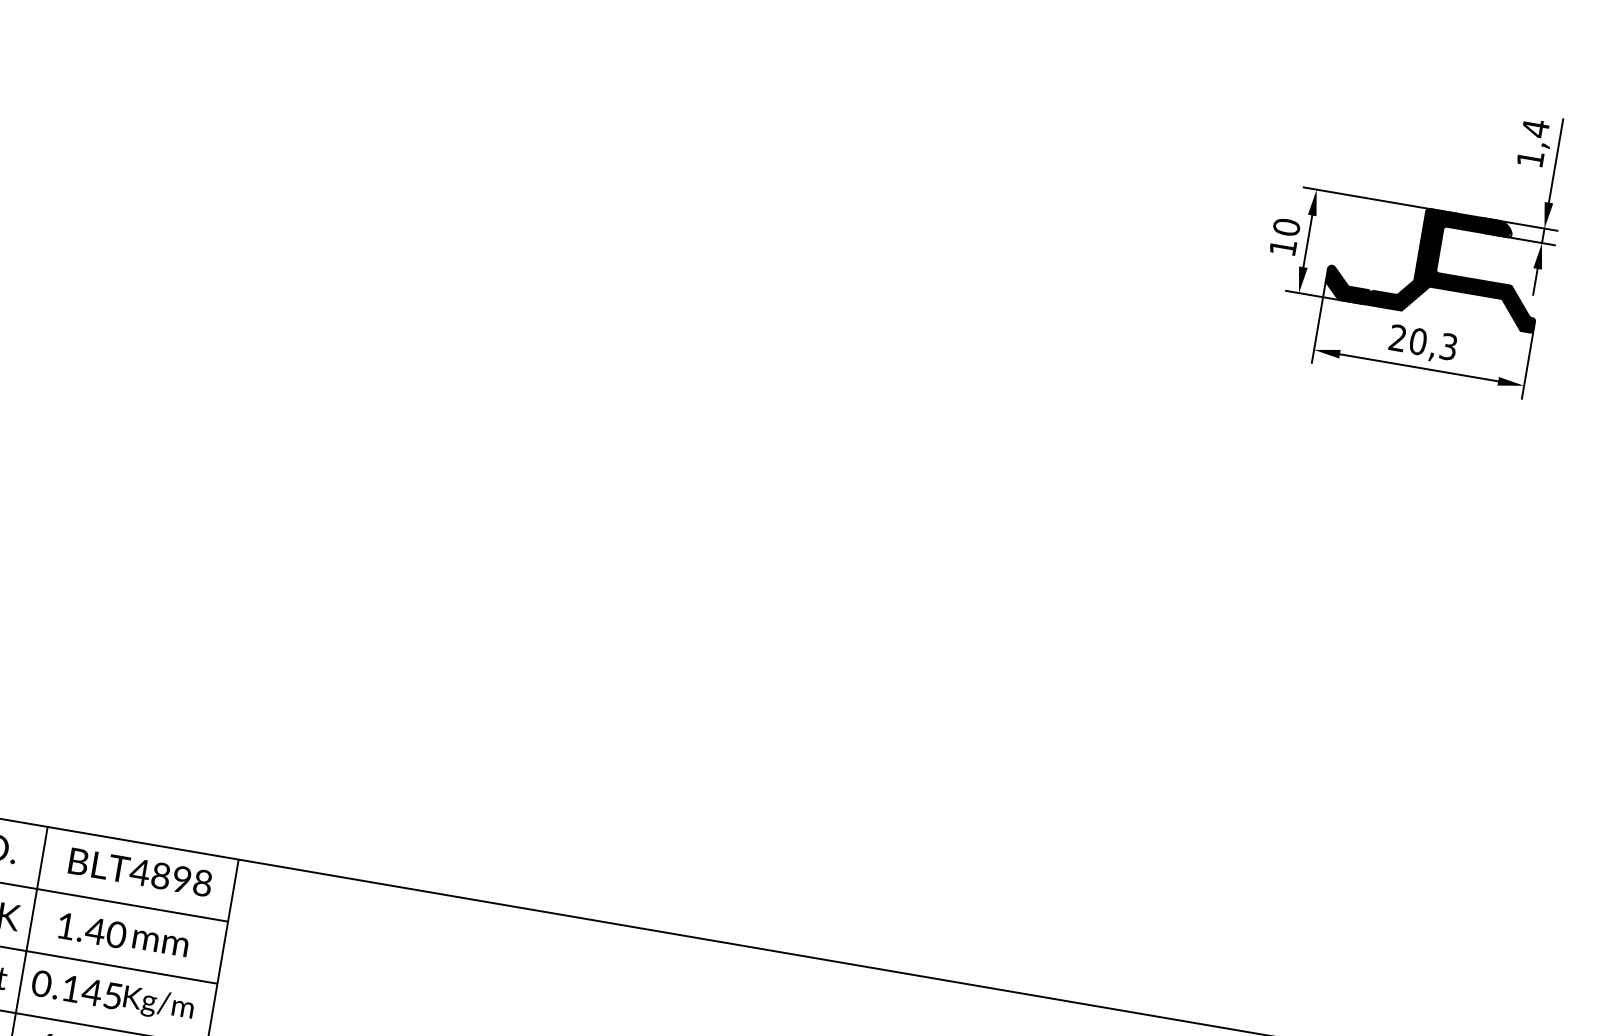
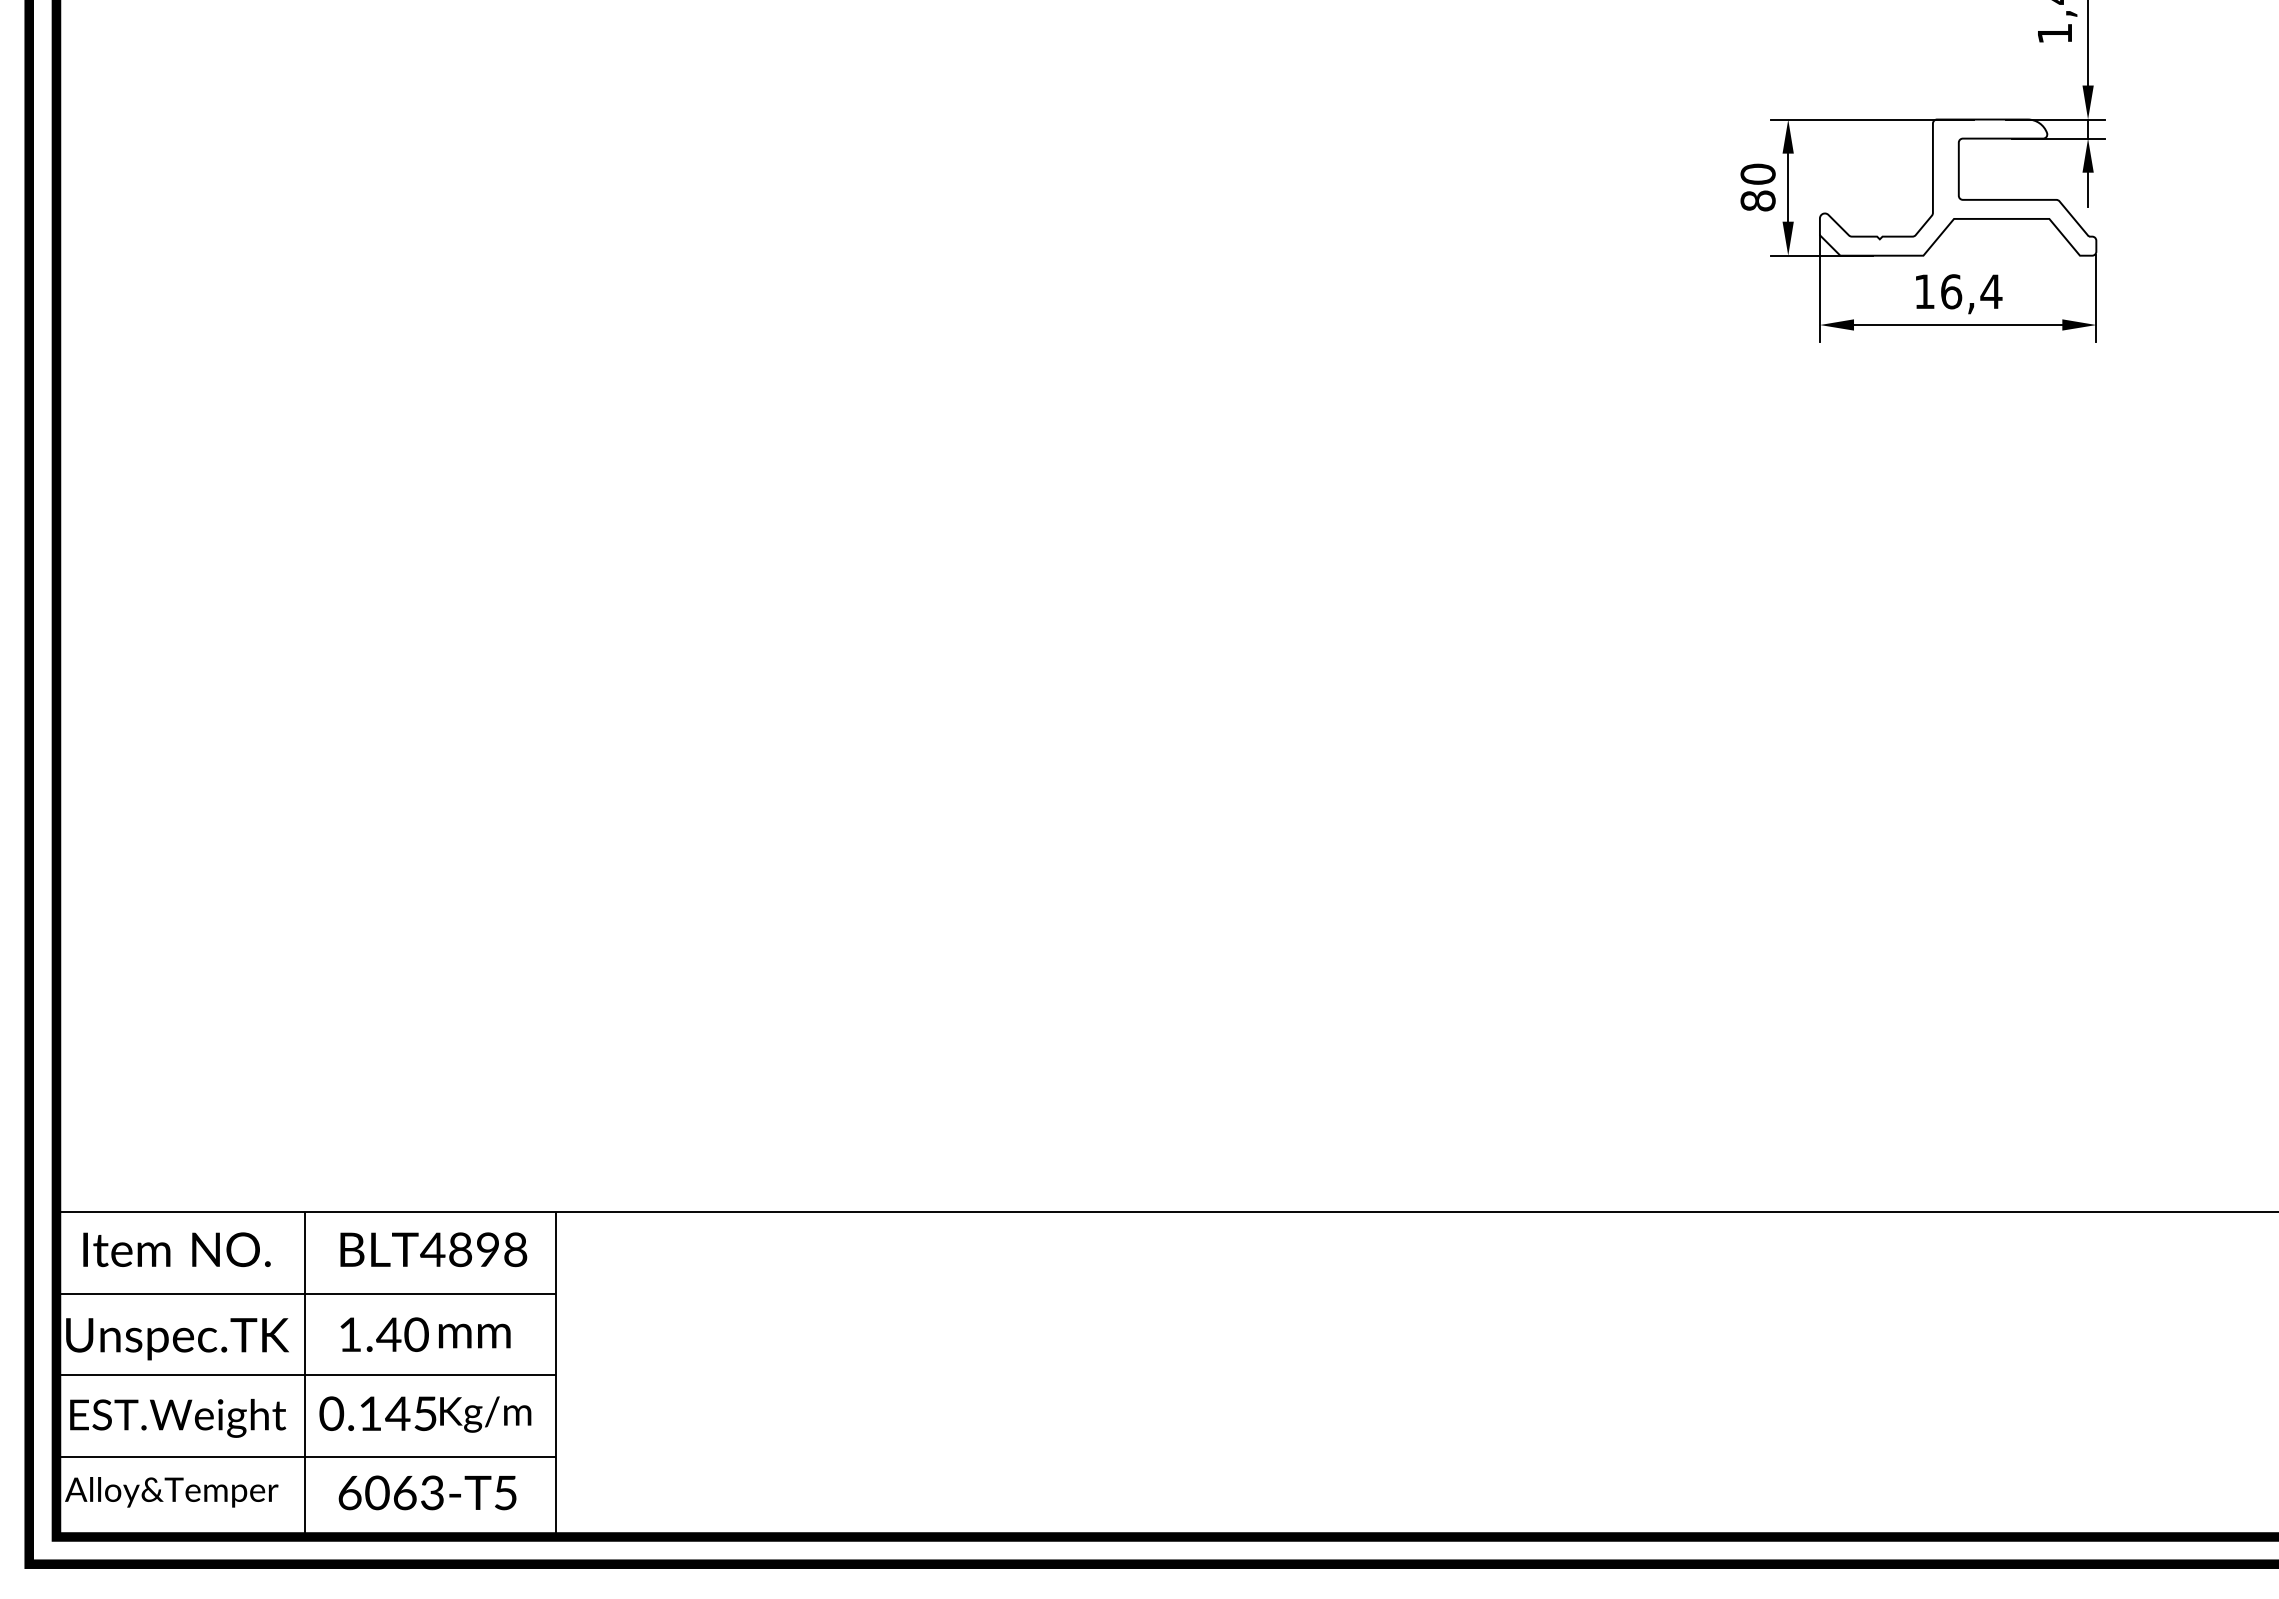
text: (1282, 247) -> (1757, 200), 10 -> 80
fill: (1436, 263) -> (1957, 187), removed
text: (1423, 342) -> (1958, 291), 20,3 -> 16,4

